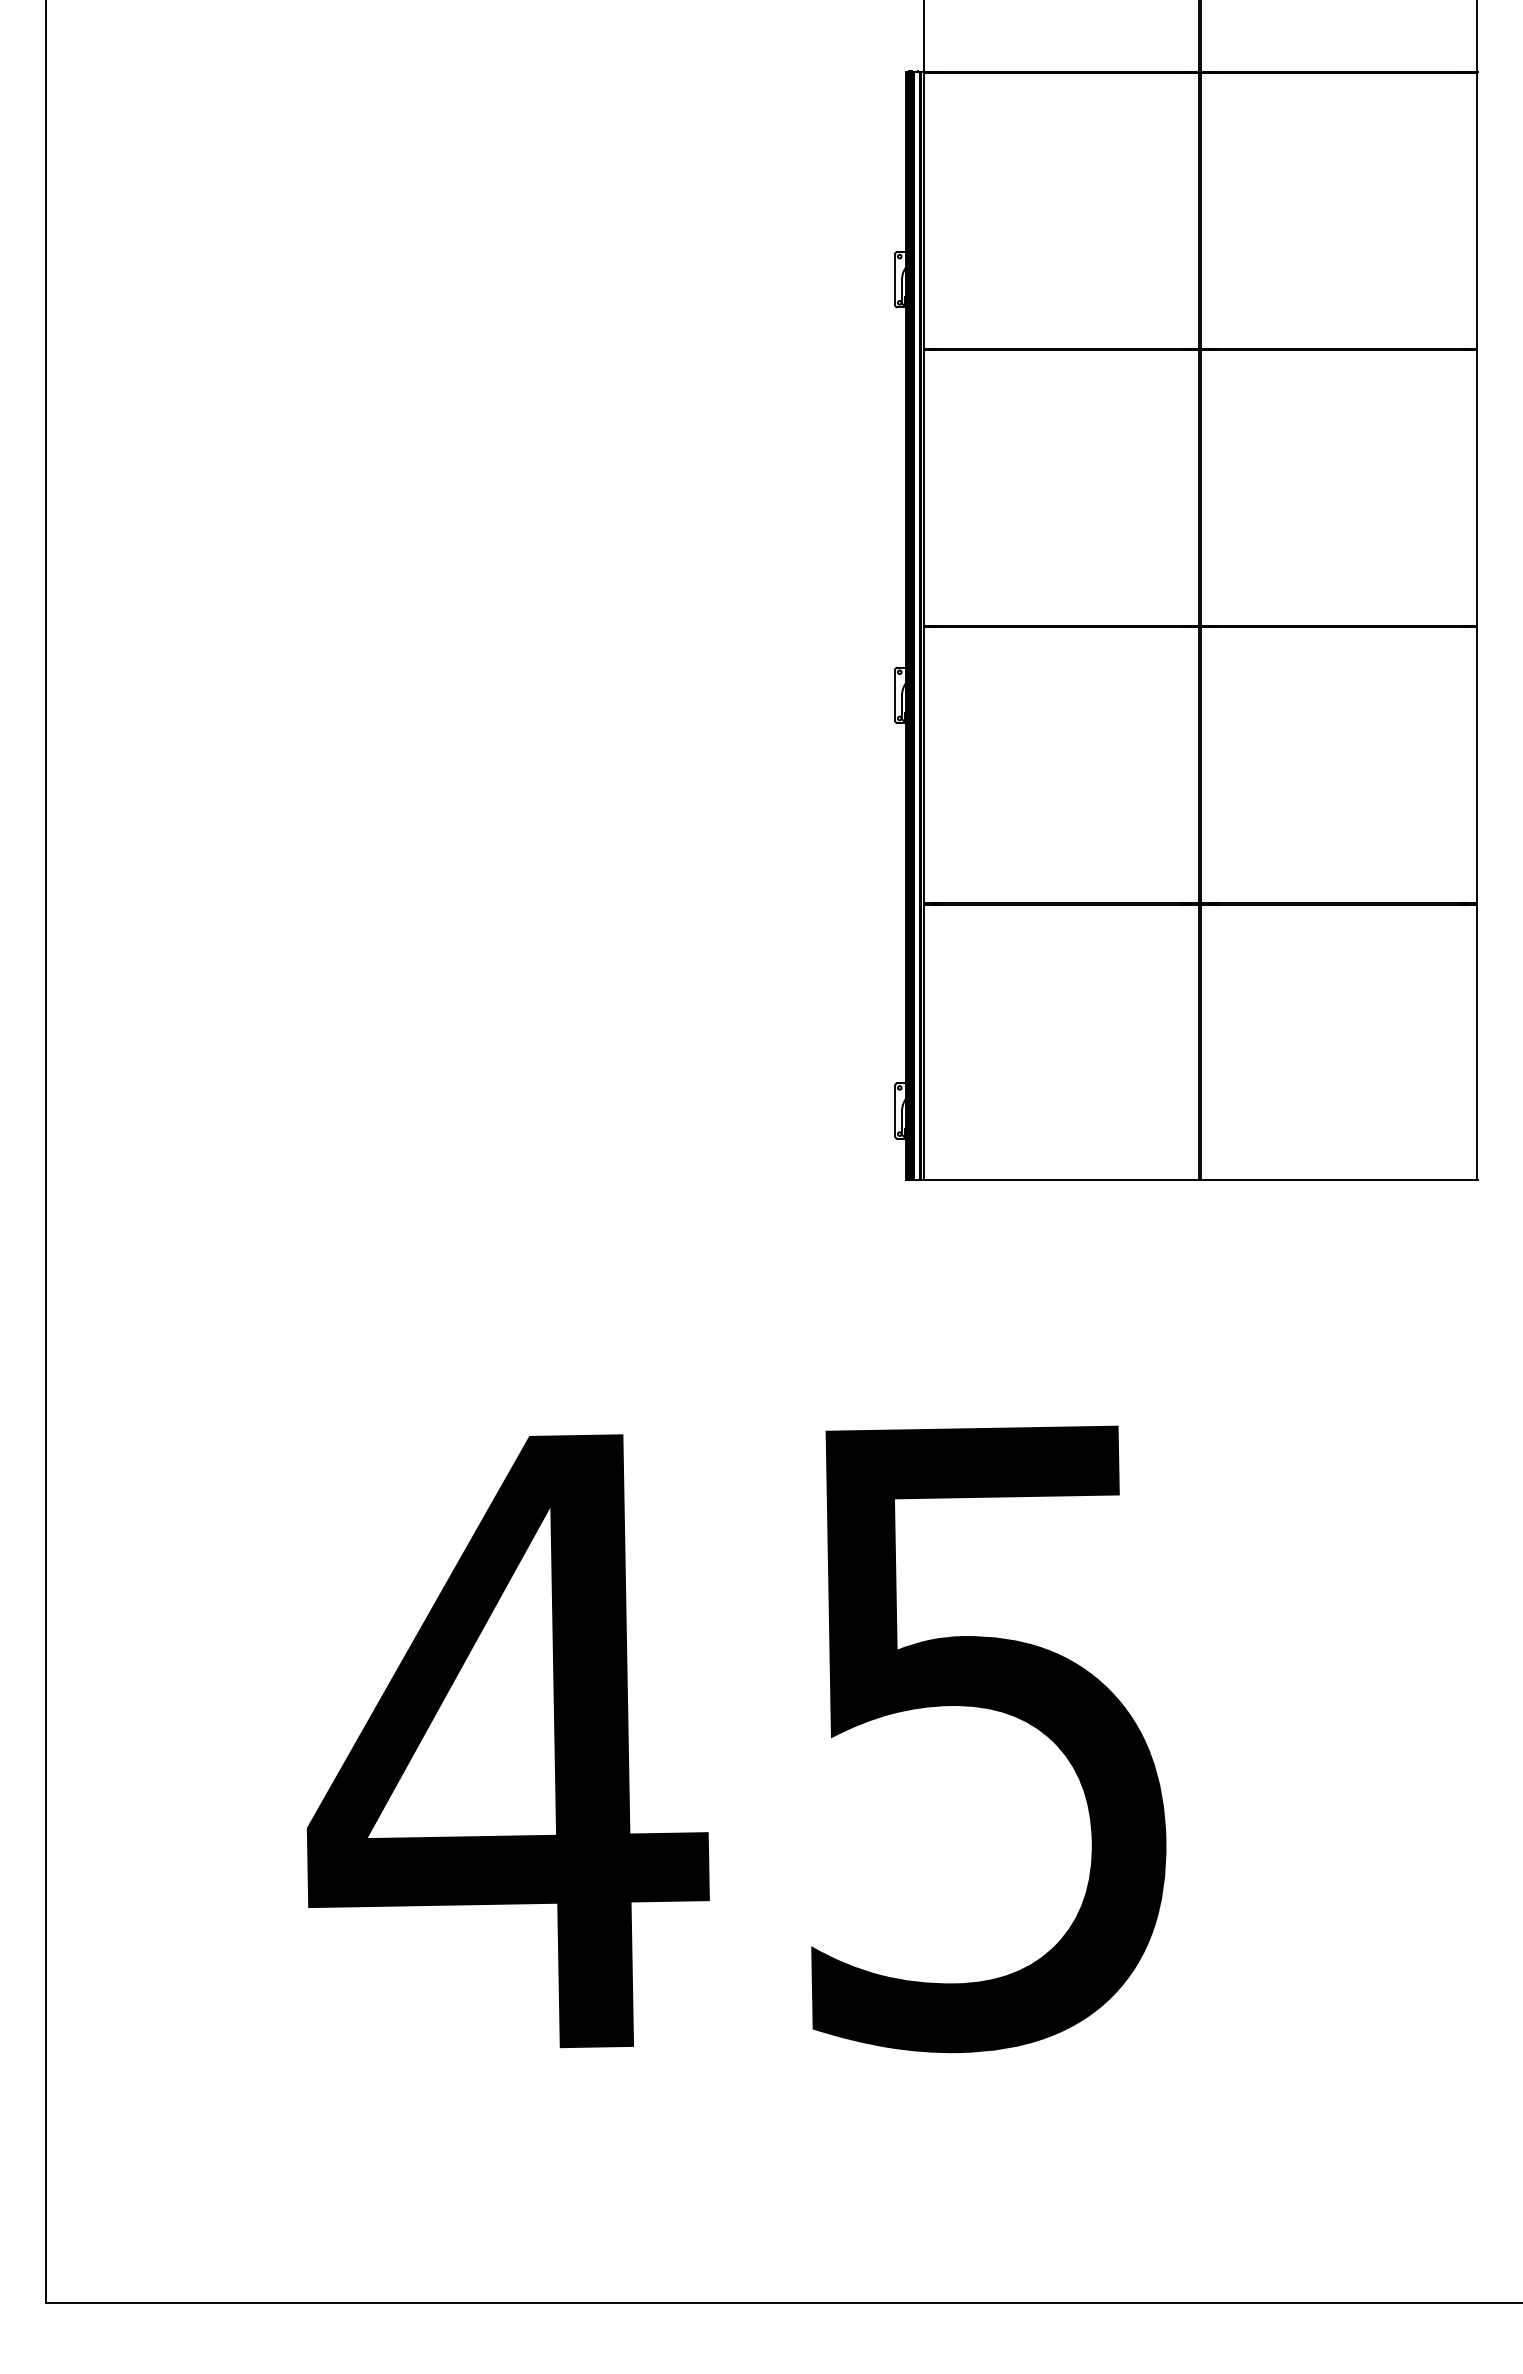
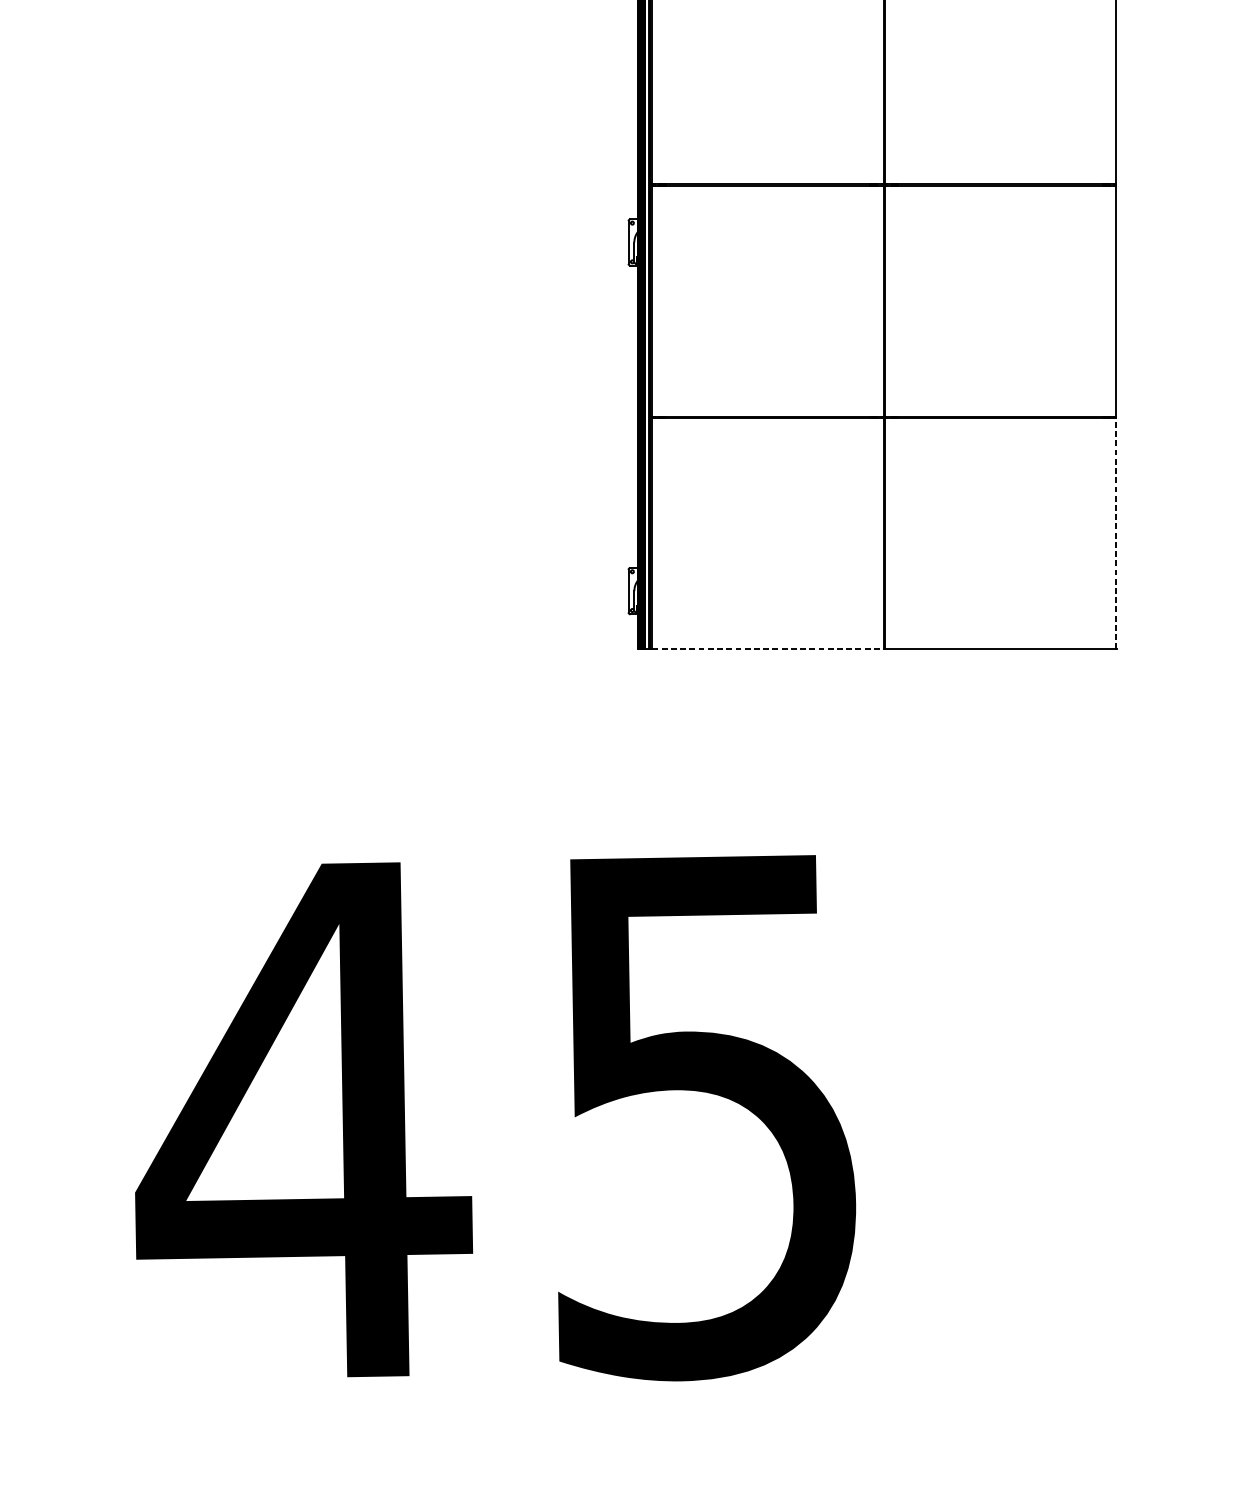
line: (1476, 1042) -> (1116, 533), solid -> dashed
line: (1061, 1180) -> (768, 649), solid -> dashed

